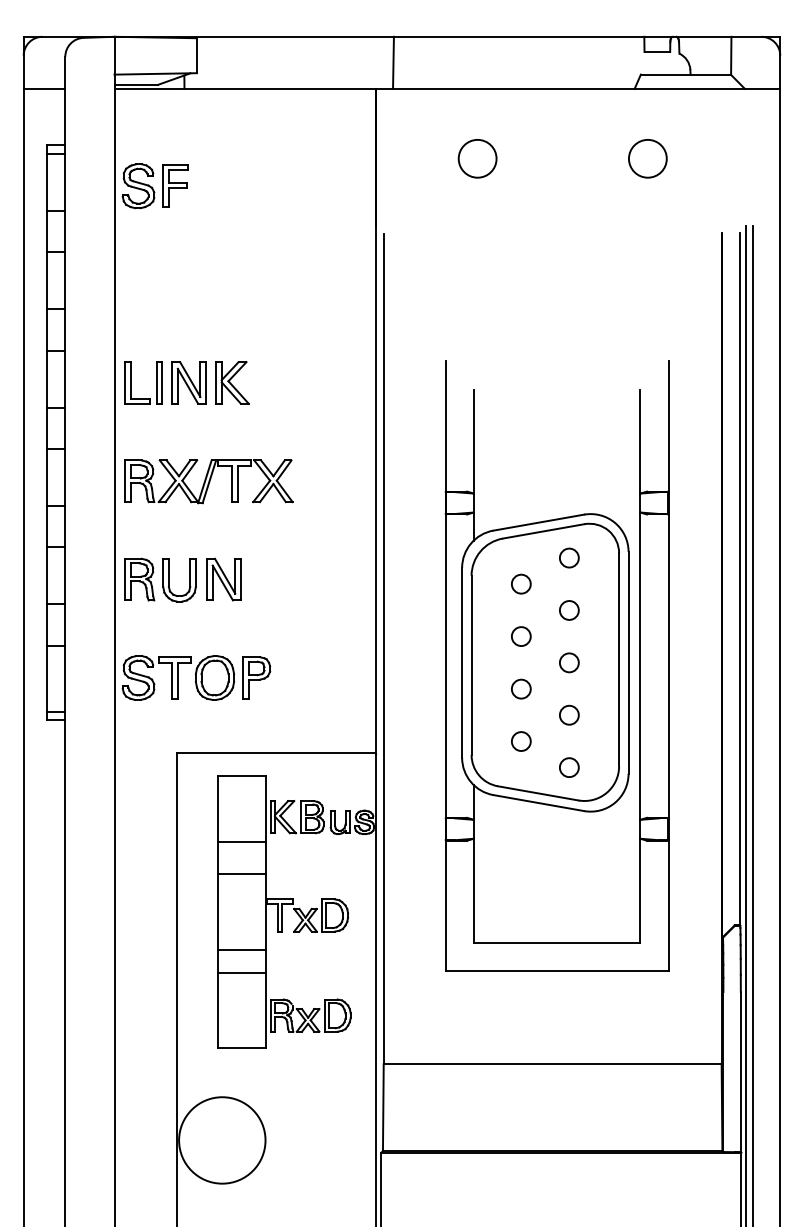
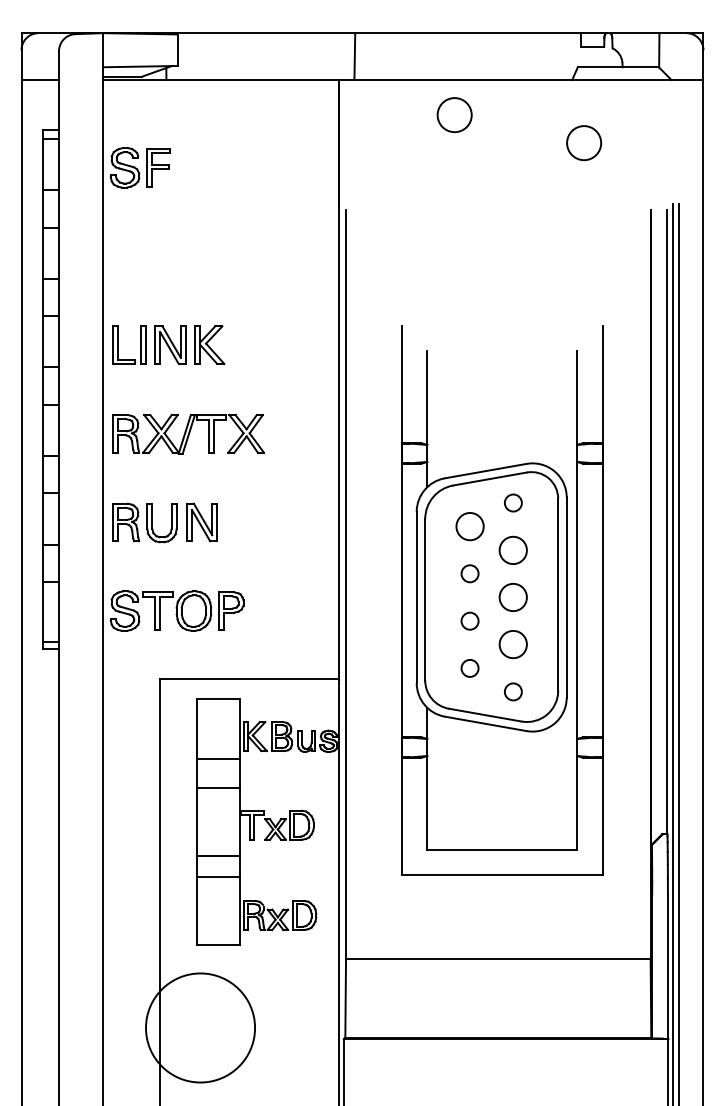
circle: (477, 159) -> (454, 115), moved
circle: (520, 584) -> (469, 526), size x1.6
circle: (569, 609) -> (513, 549), size x1.6
circle: (569, 662) -> (513, 597), size x1.6
circle: (569, 715) -> (513, 644), size x1.6
circle: (222, 1139) -> (200, 1027), size x1.4

